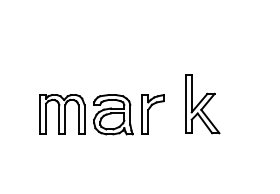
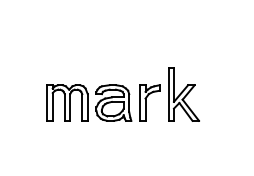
part: (101, 114) -> (103, 102), moved

